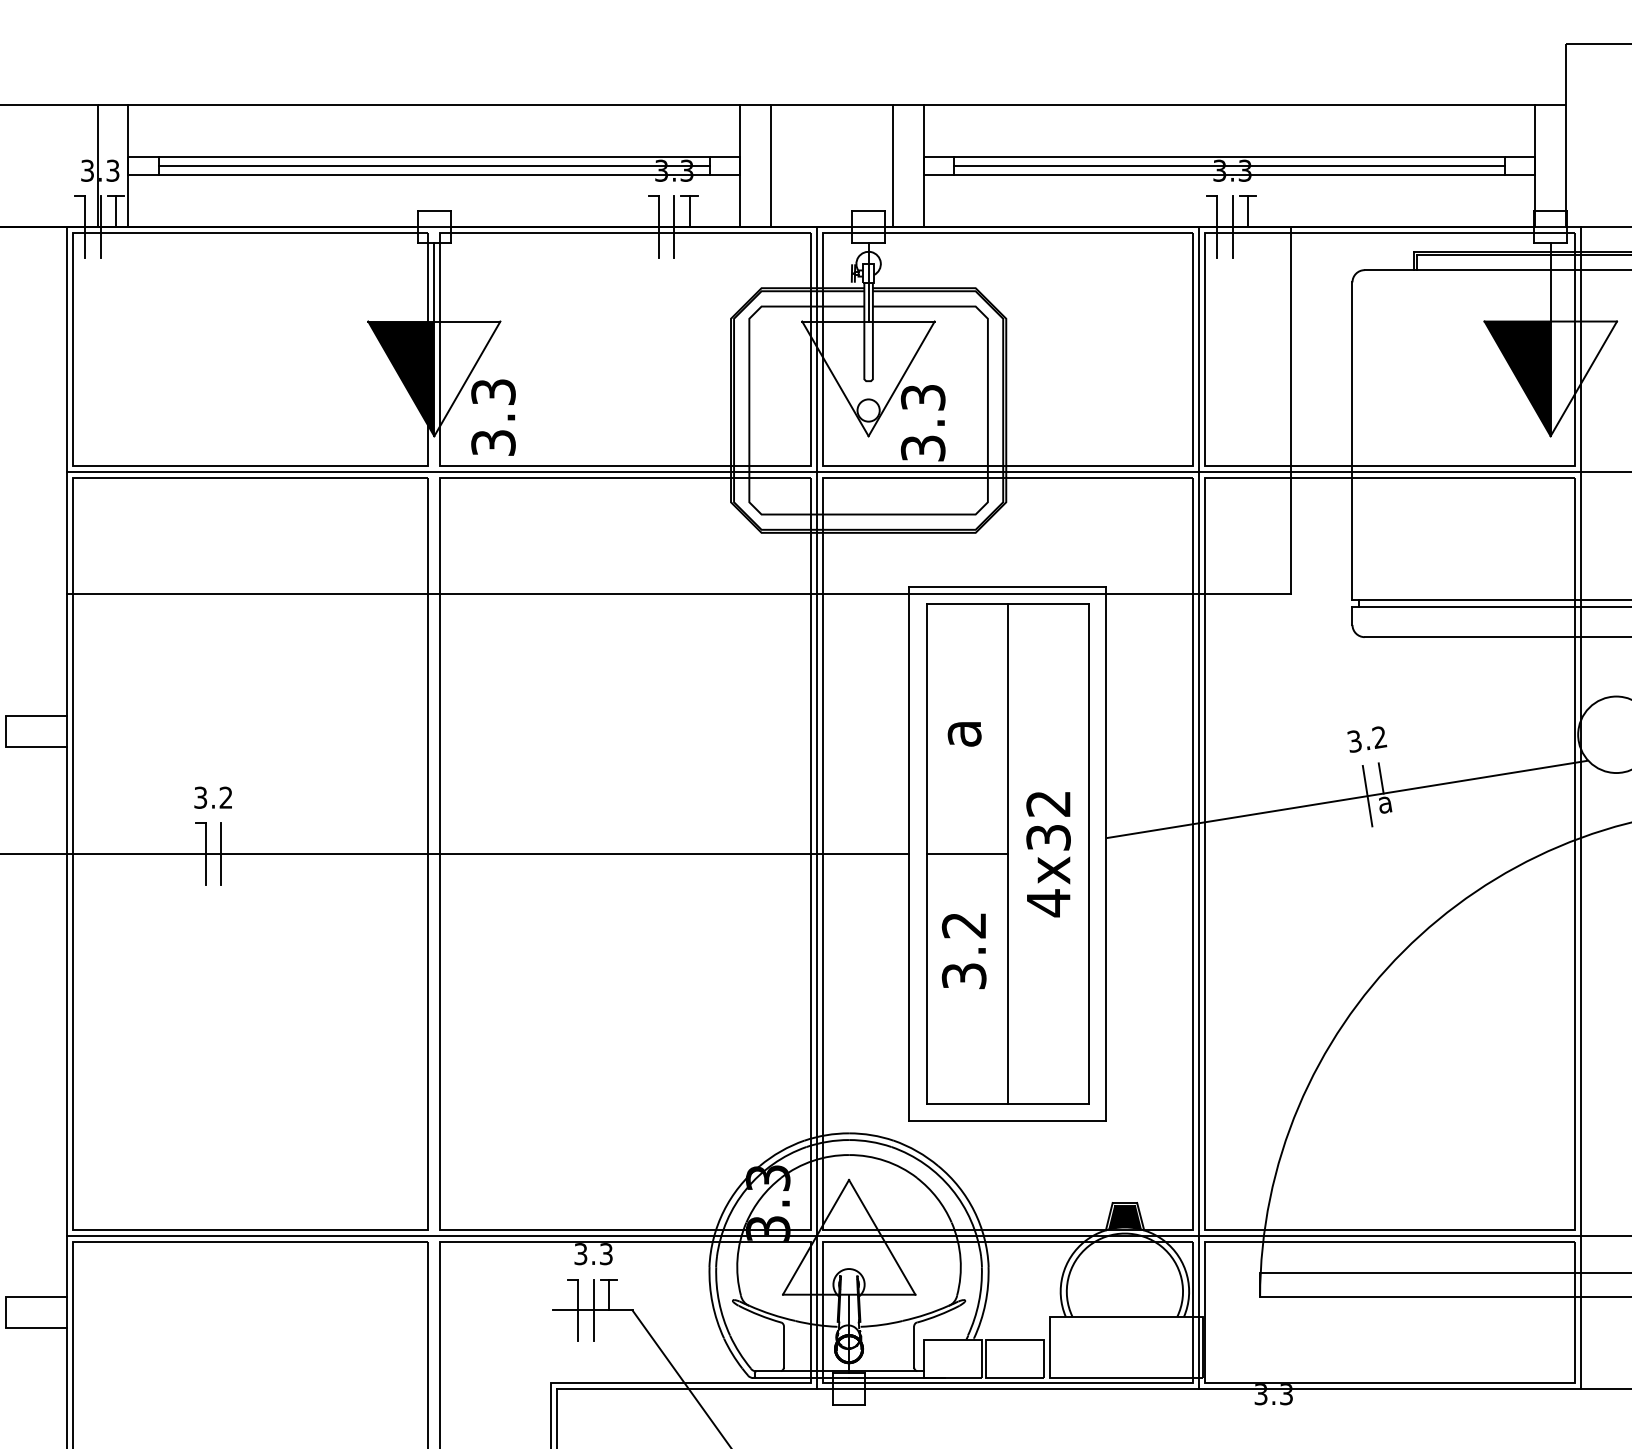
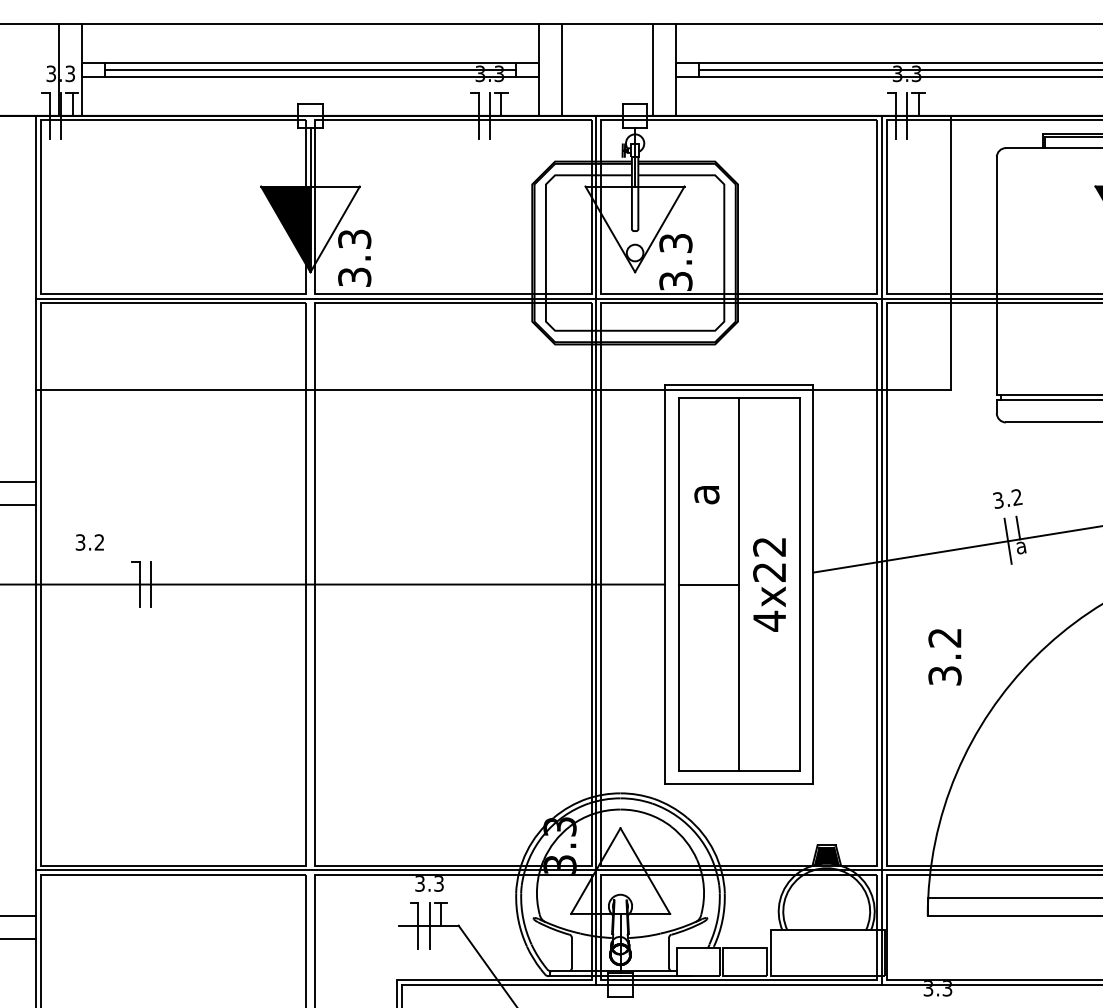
text: (212, 797) -> (89, 542), moved
text: (1048, 837) -> (769, 572), 4x32 -> 4x22
text: (963, 951) -> (944, 657), moved

